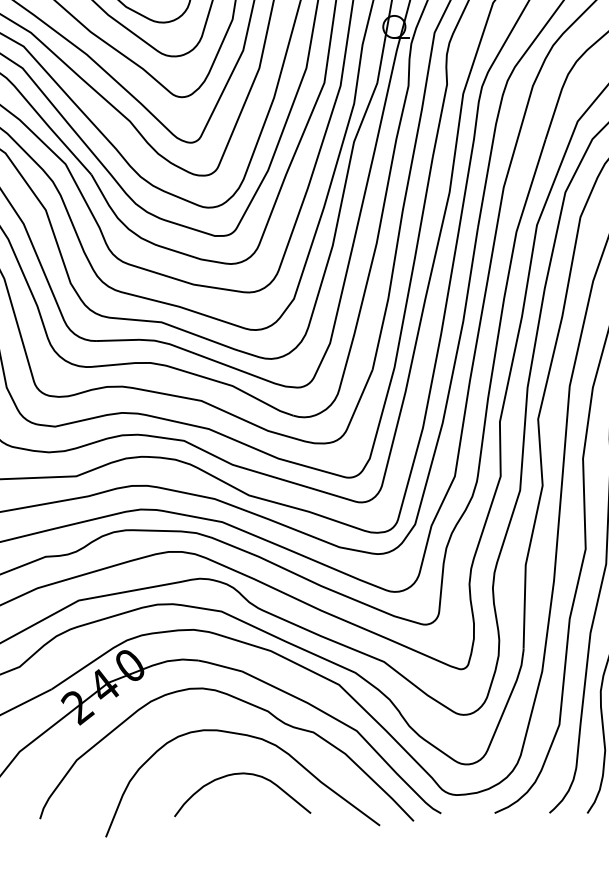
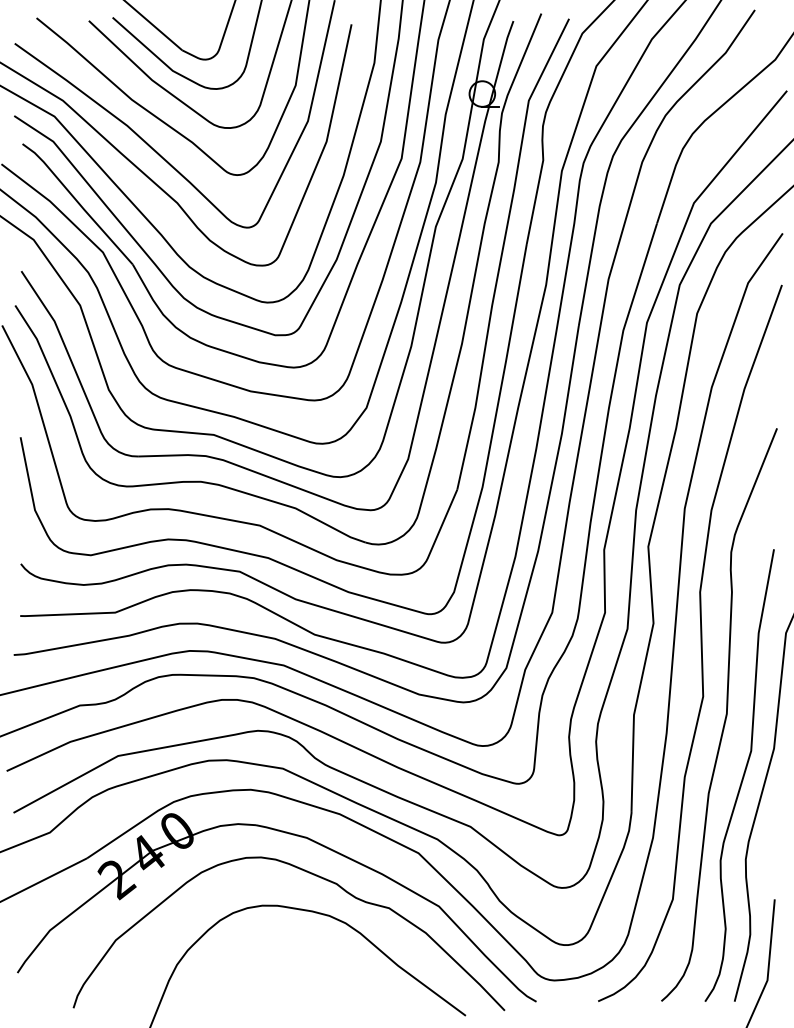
curve: (242, 774) -> (307, 956), removed

